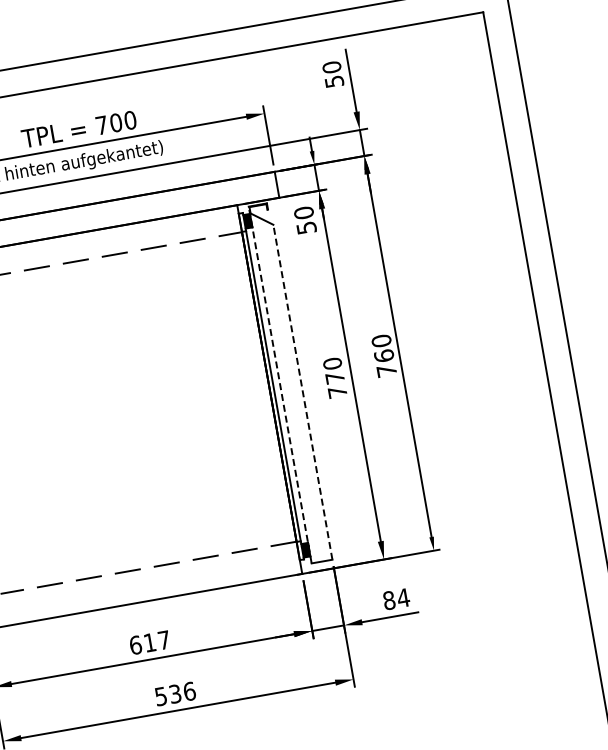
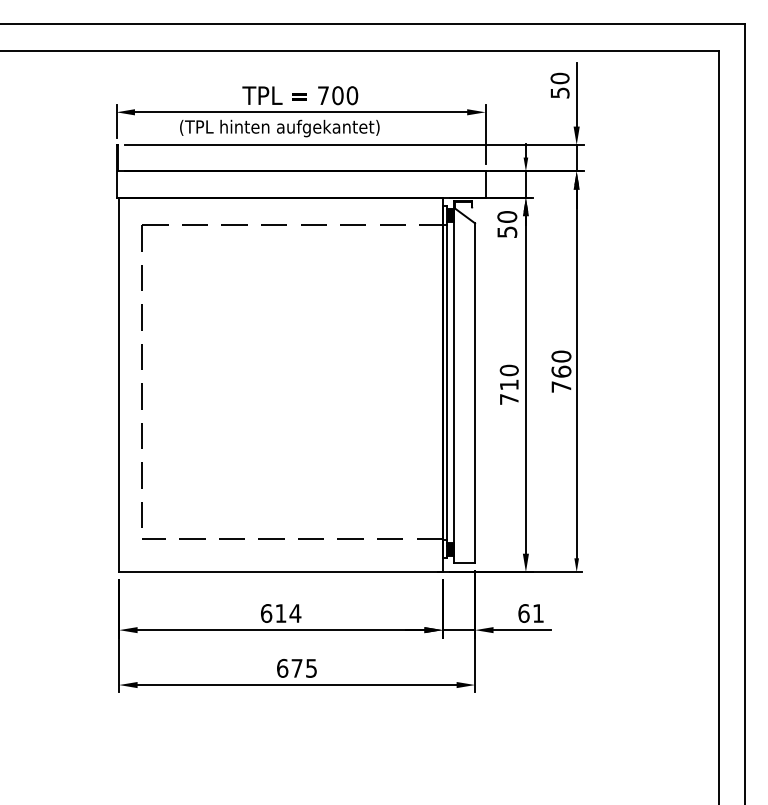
text: (335, 377) -> (509, 384), 770 -> 710
line: (279, 384) -> (453, 381), dashed -> solid
line: (303, 391) -> (475, 392), dashed -> solid
text: (396, 599) -> (531, 613), 84 -> 61
text: (164, 640) -> (295, 613), 617 -> 614
text: (175, 693) -> (297, 667), 536 -> 675

